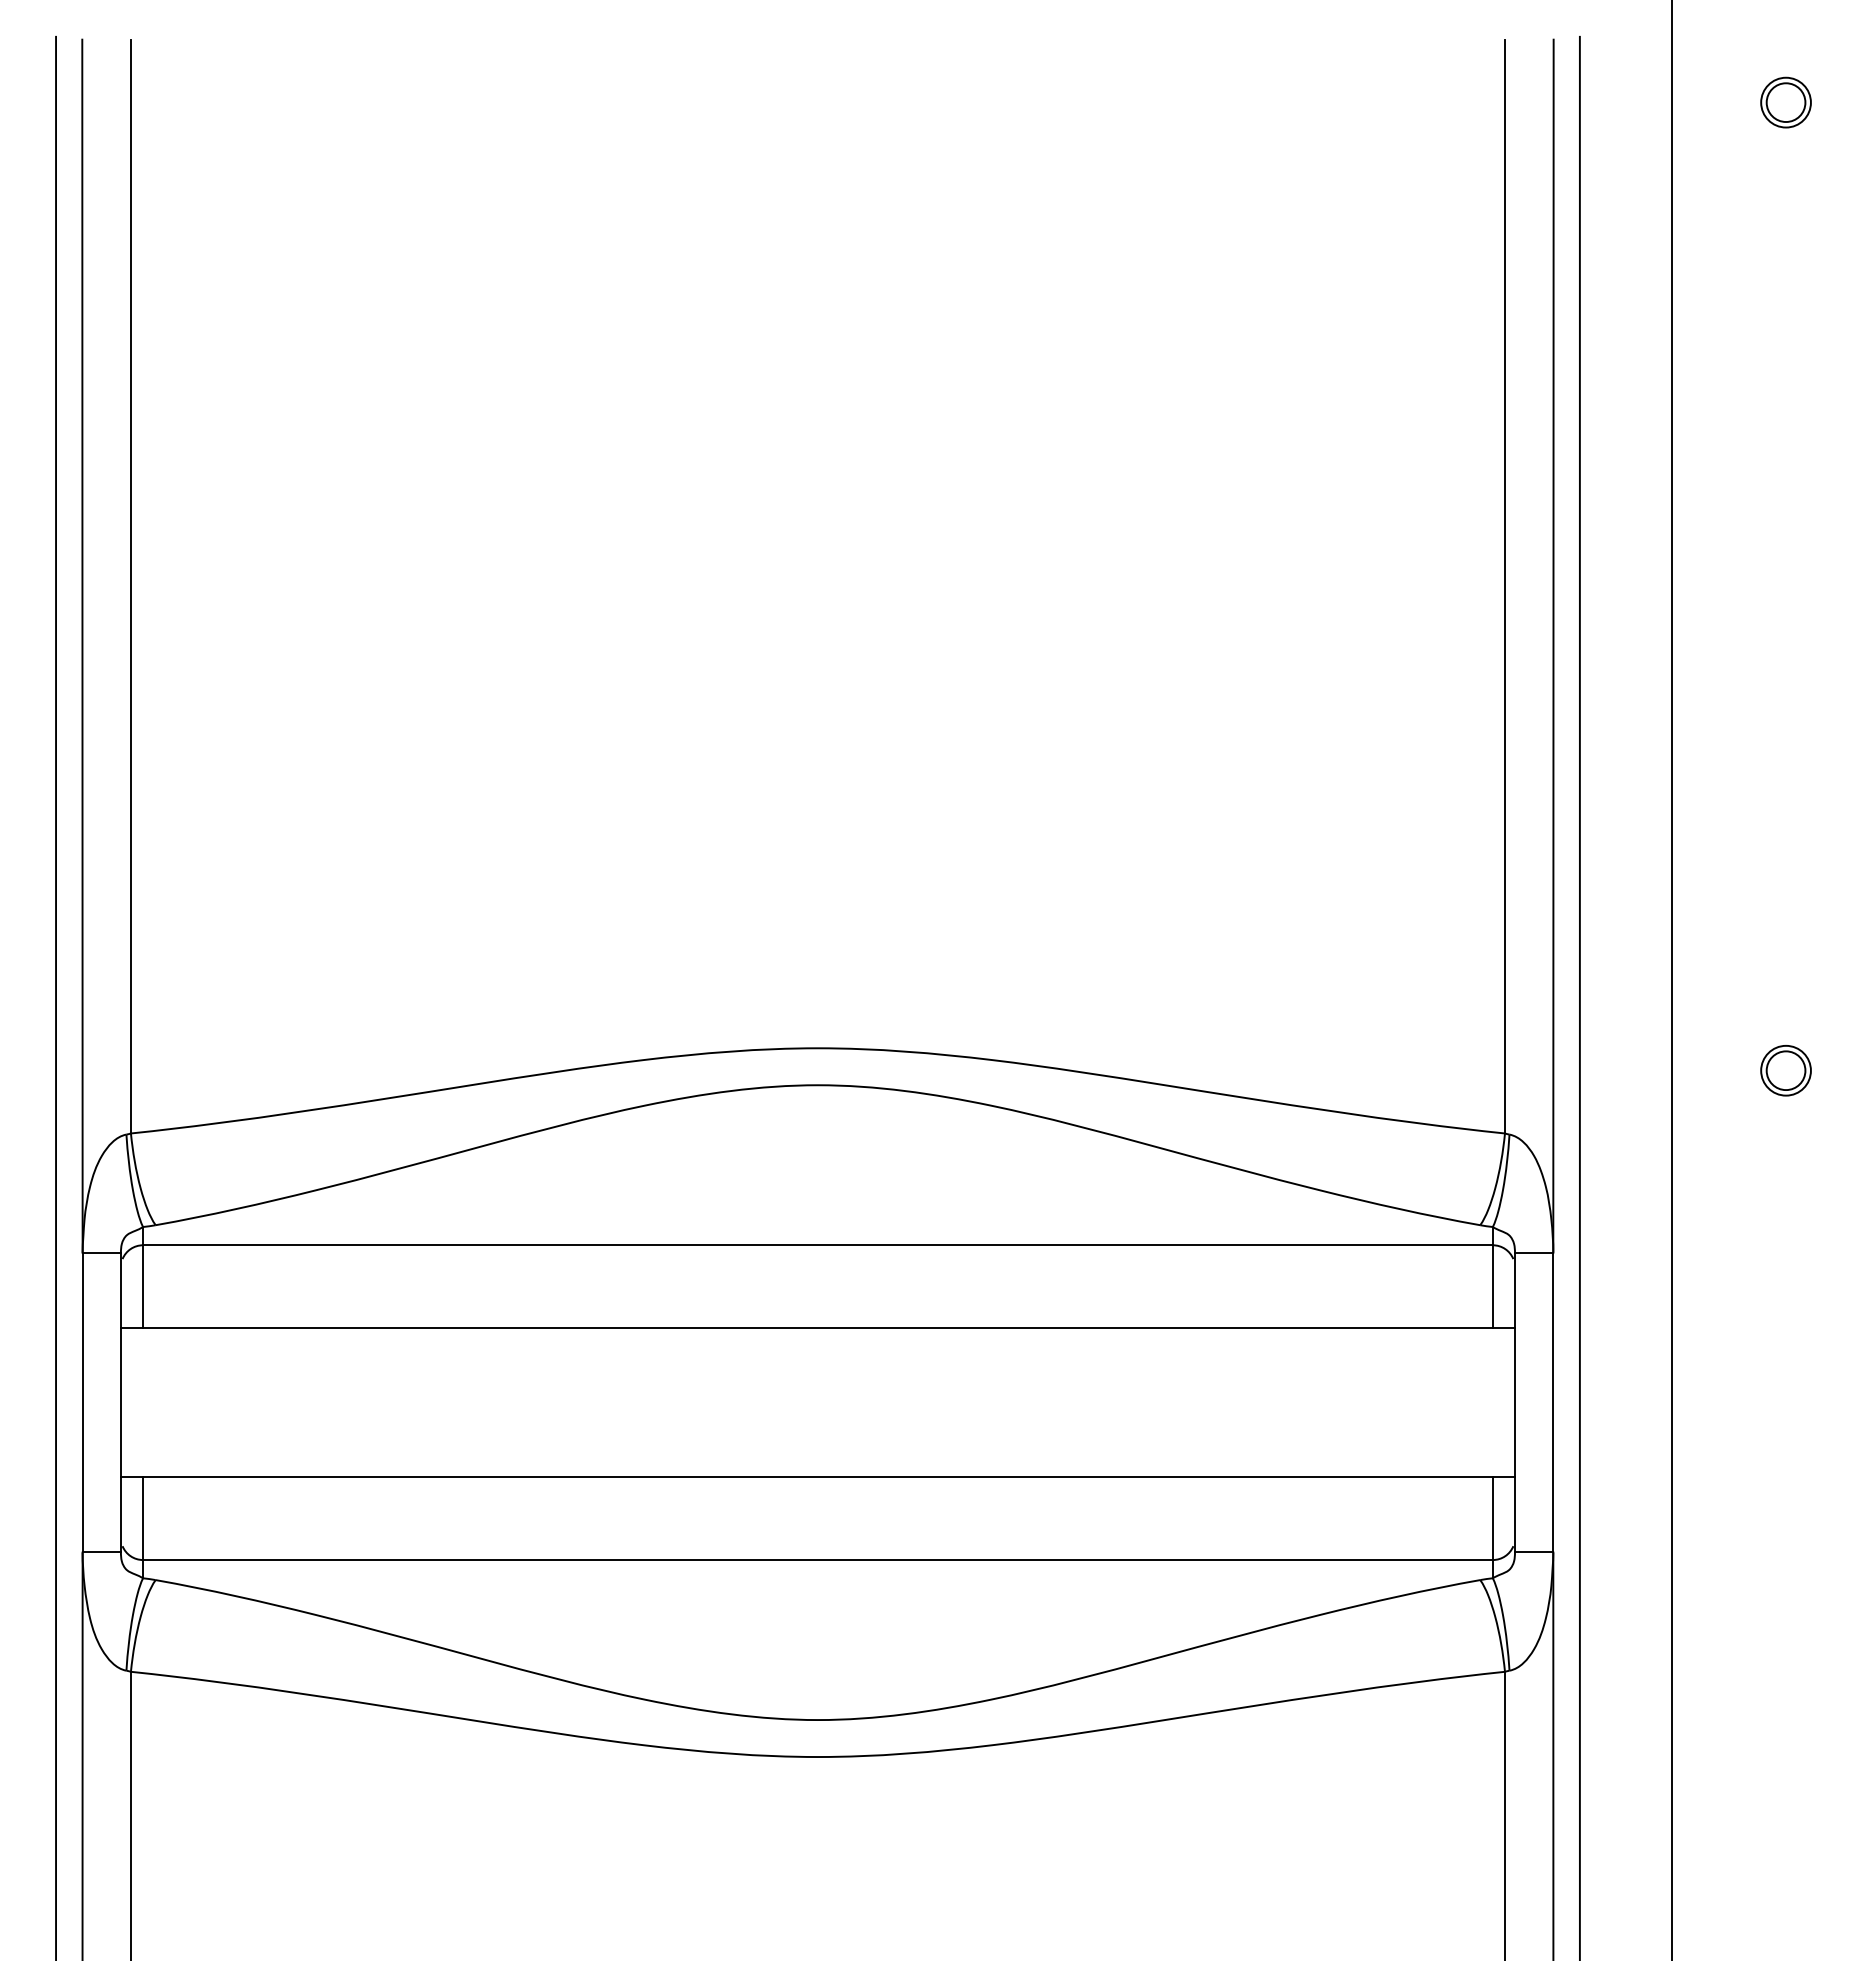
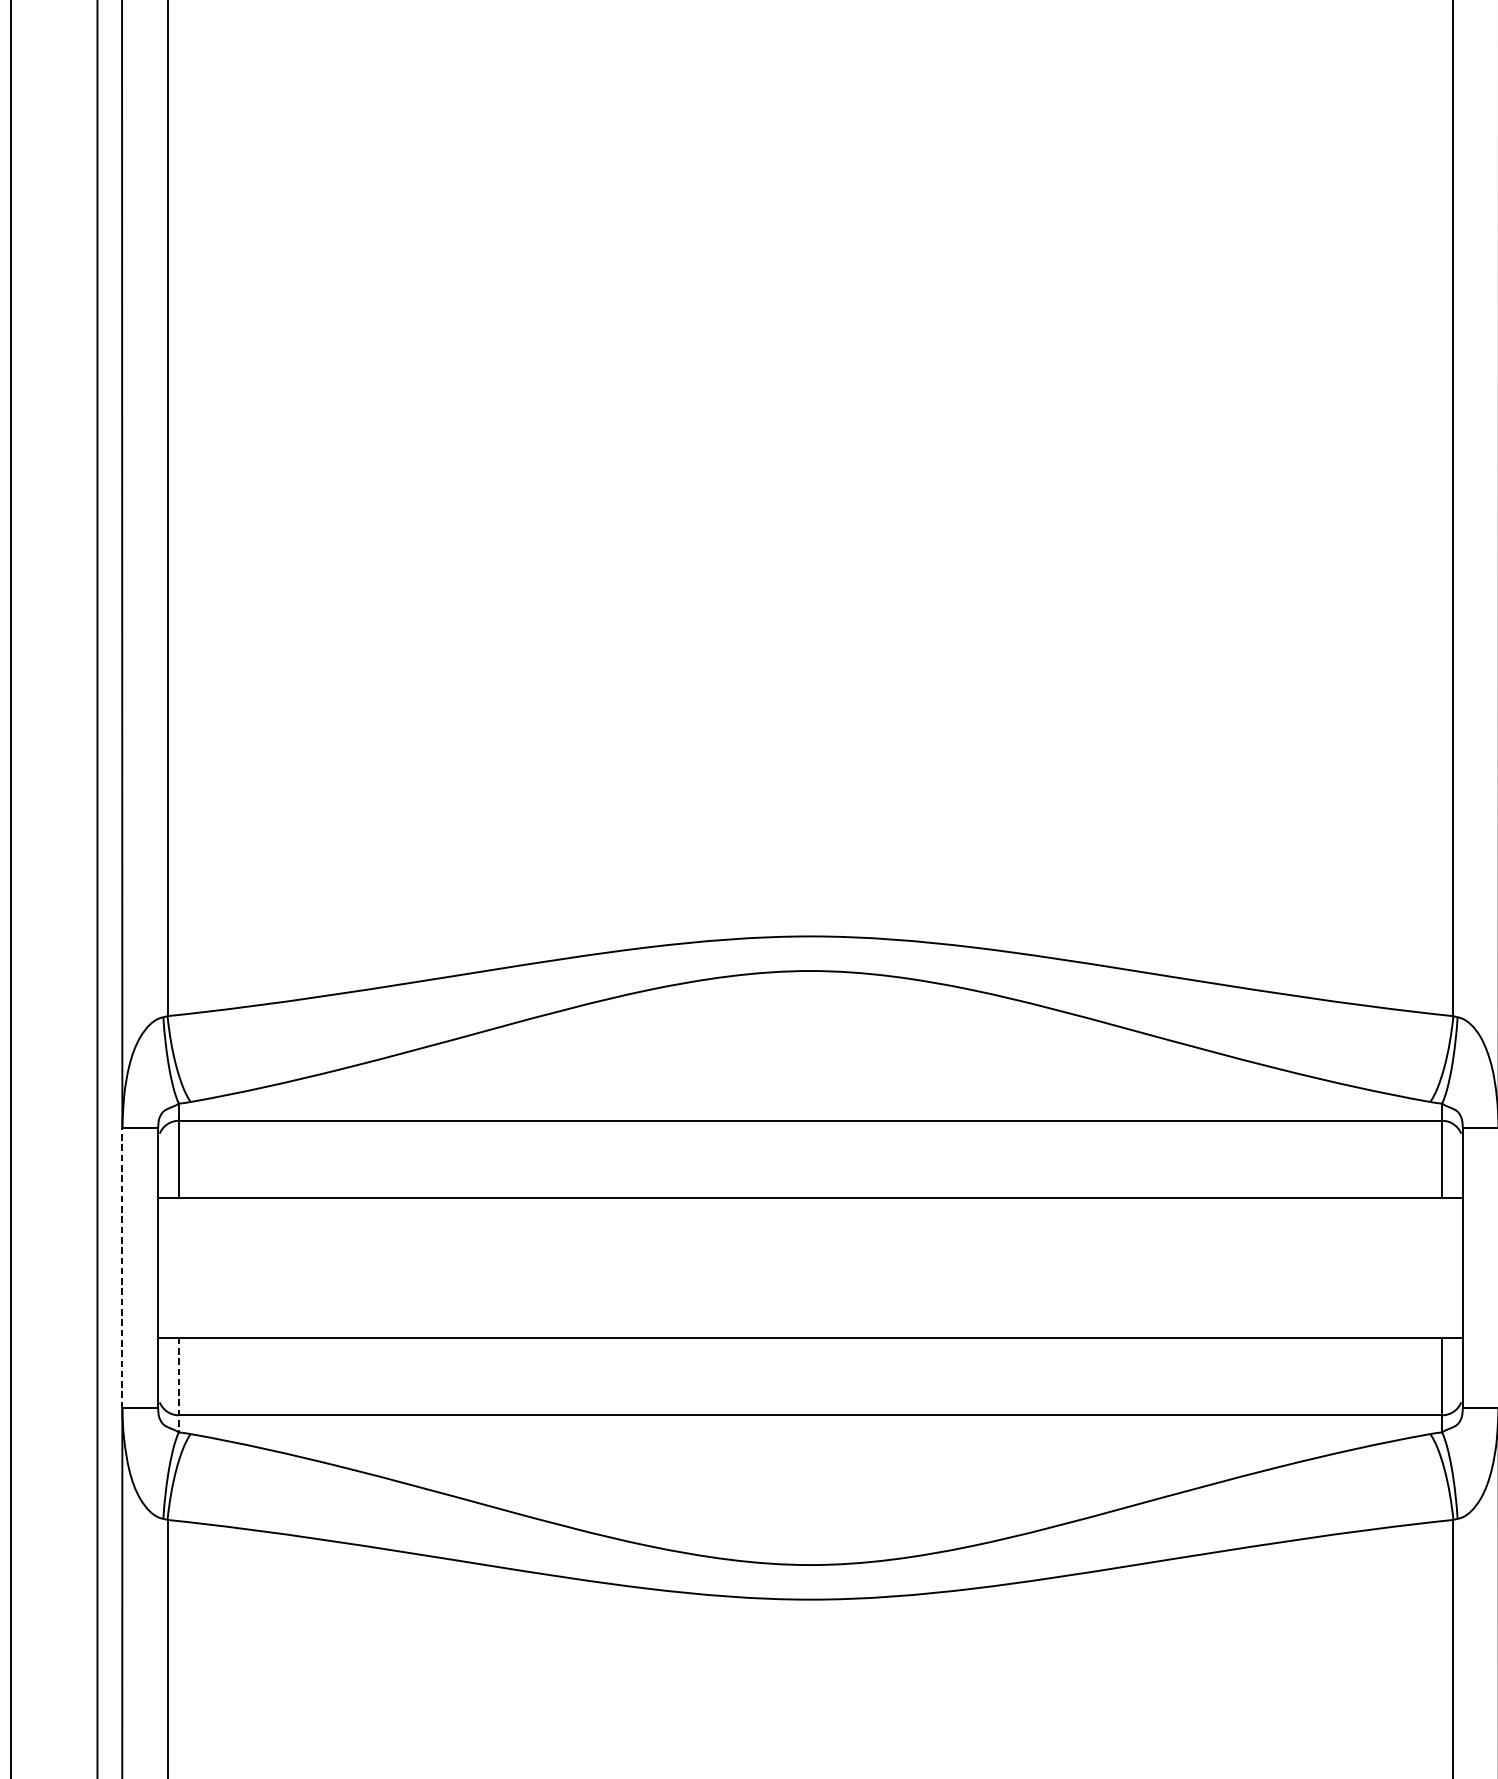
line: (82, 1402) -> (122, 1267), solid -> dashed
line: (143, 1527) -> (179, 1384), solid -> dashed

